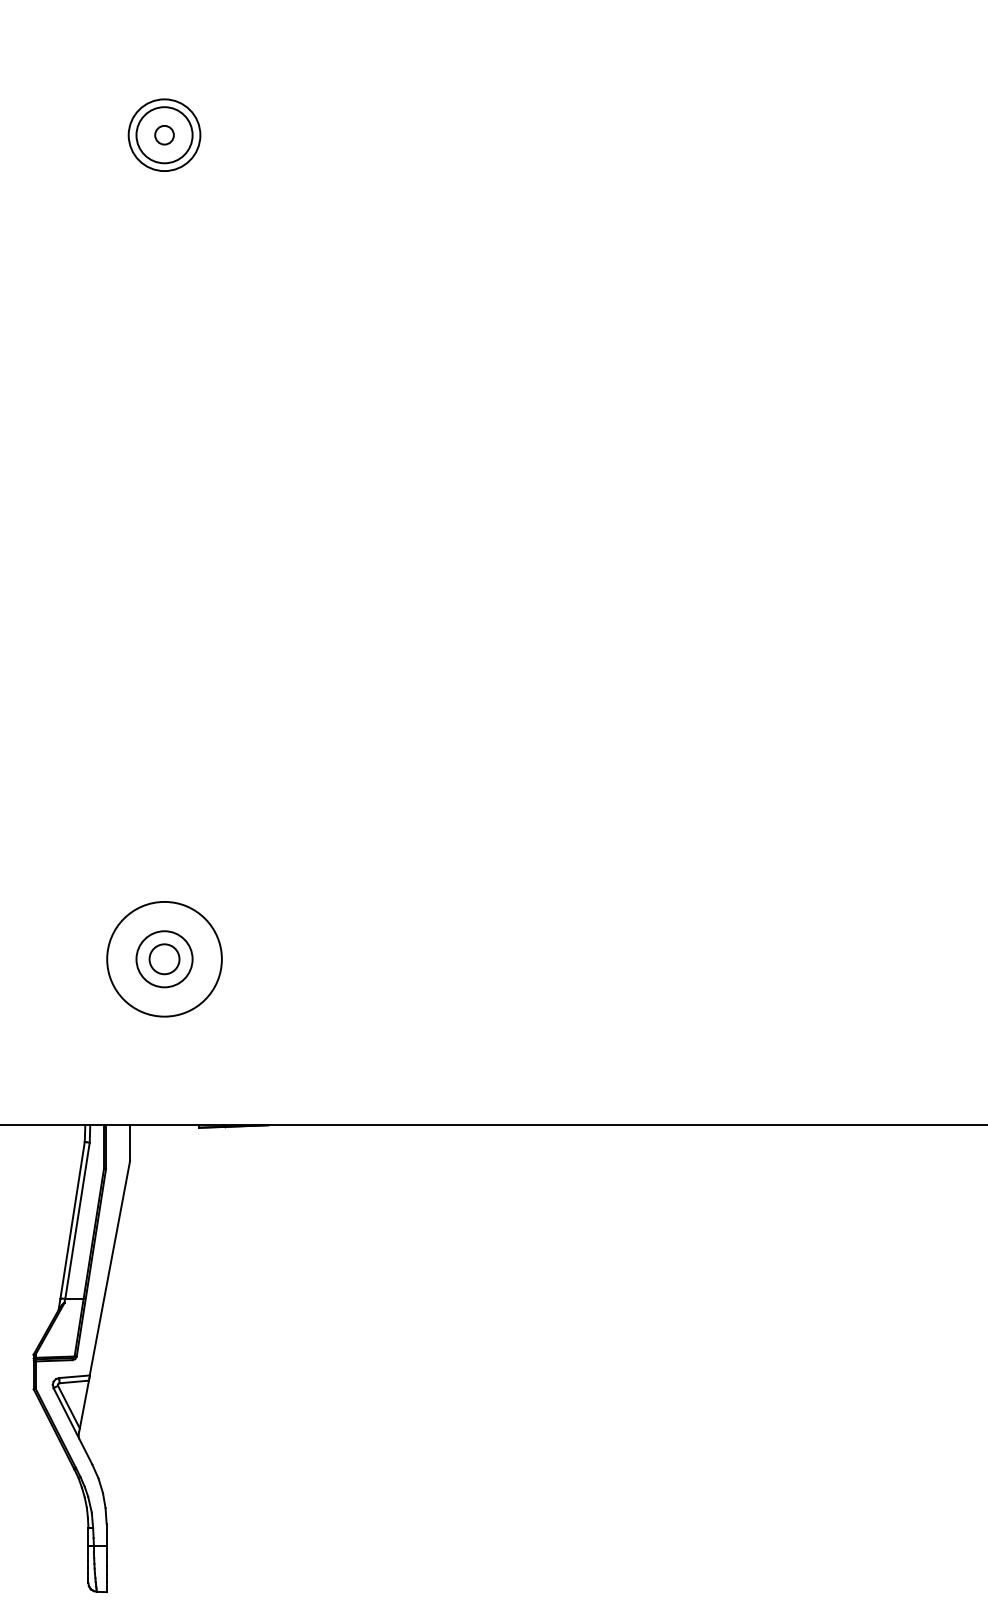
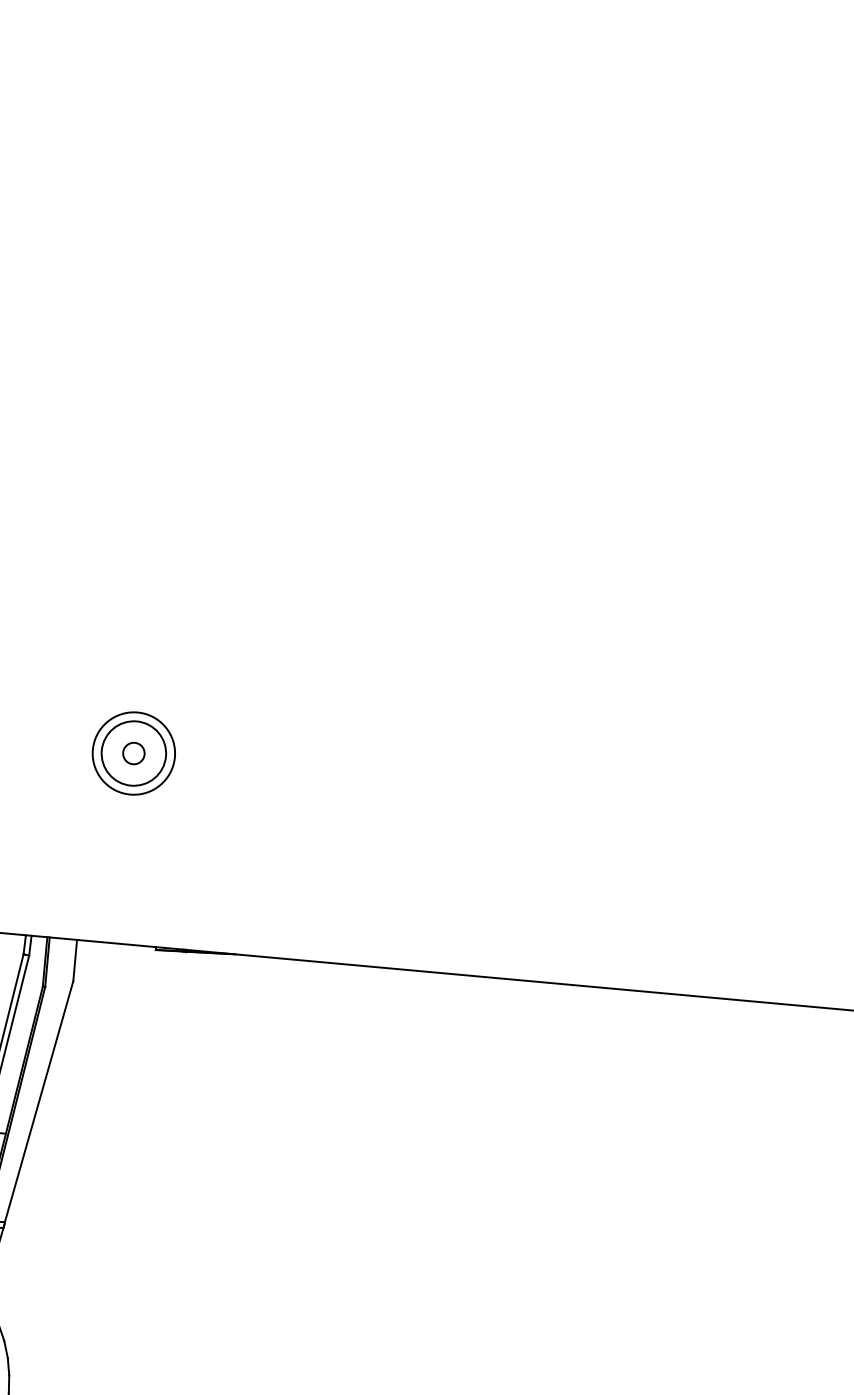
circle: (164, 958) -> (133, 752), size x0.62
circle: (164, 959) -> (133, 753), size x0.62

